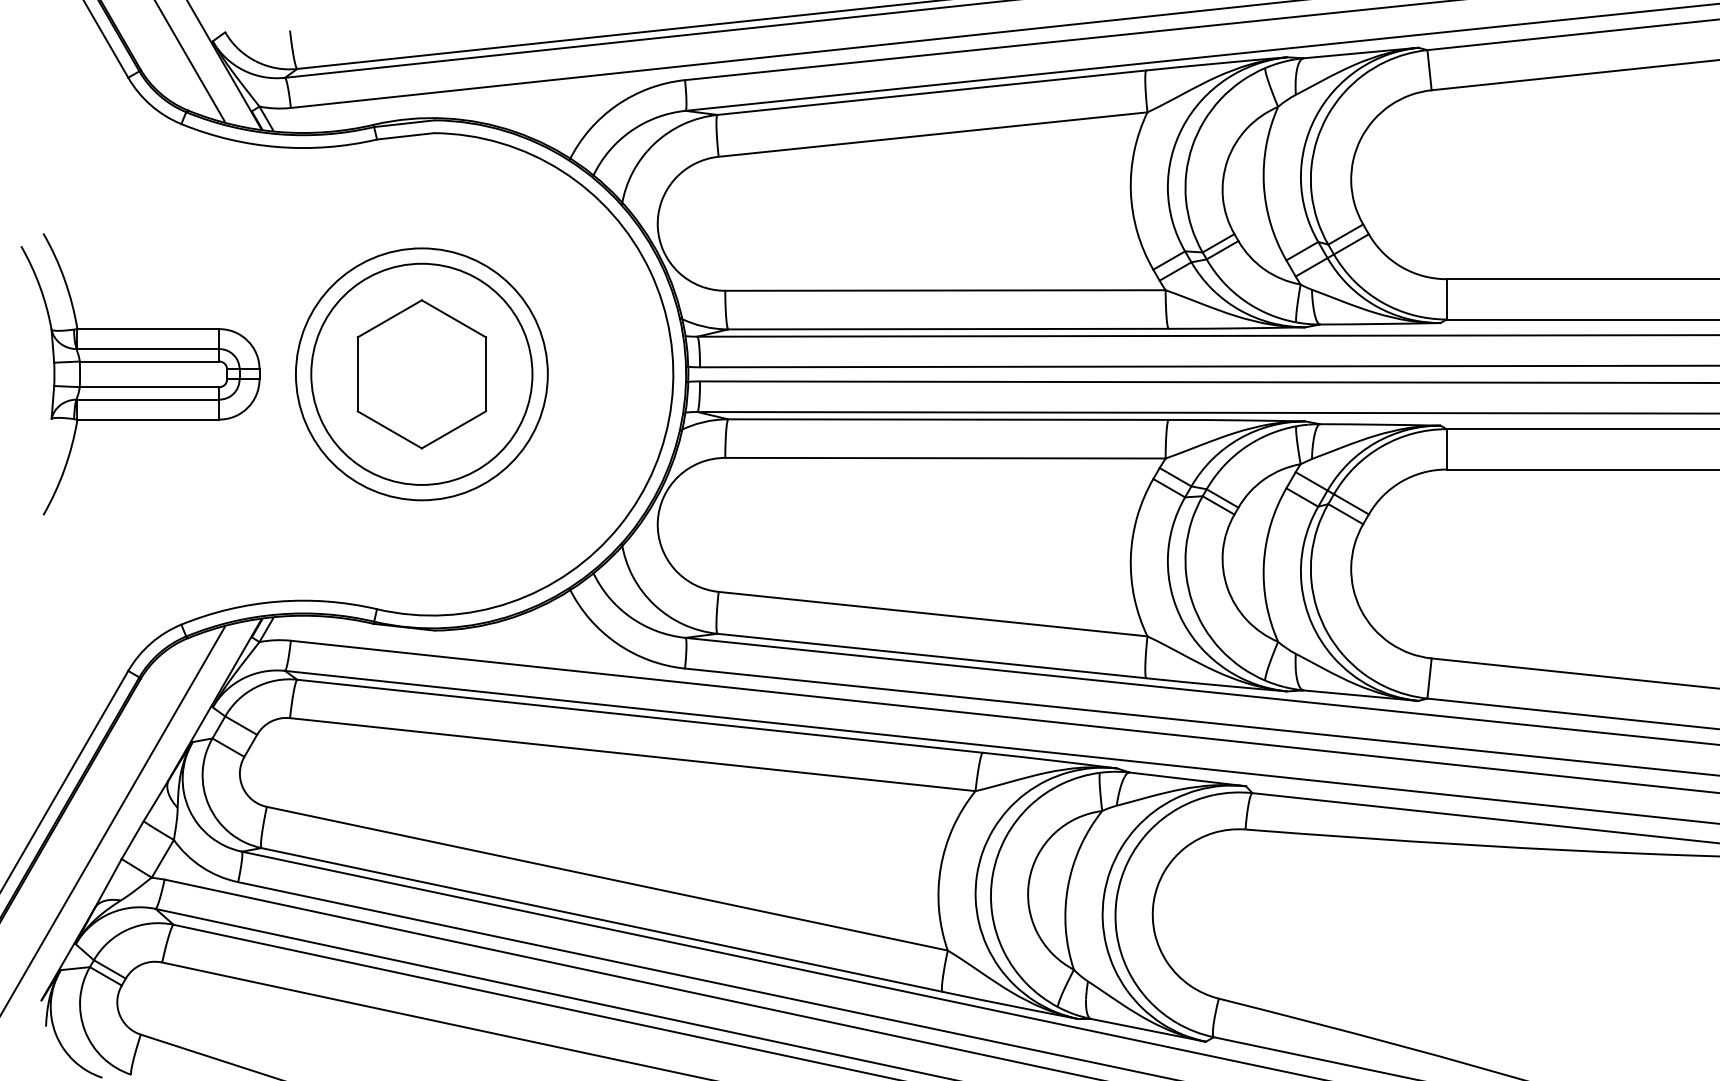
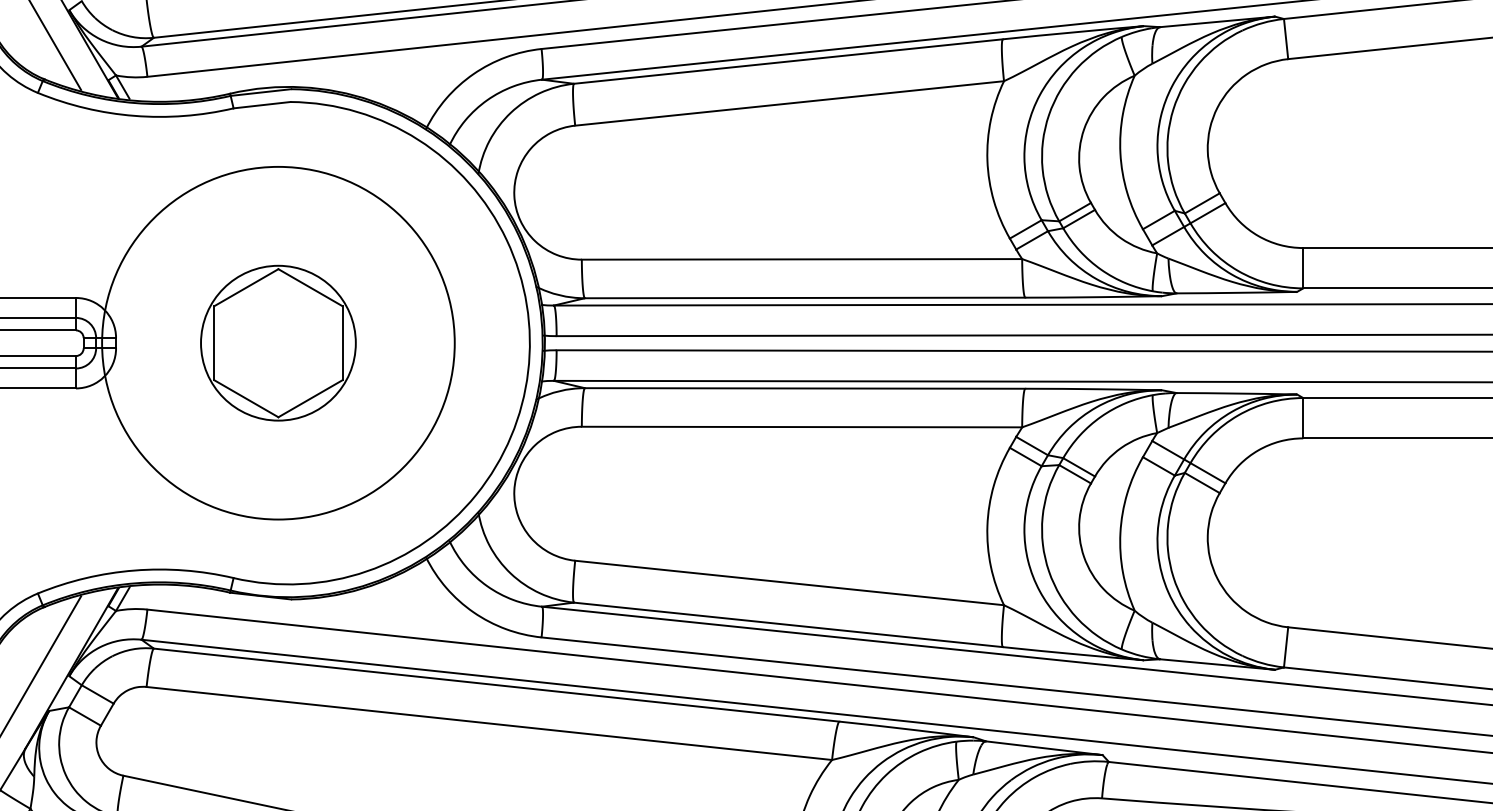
circle: (421, 373) -> (278, 342), size x0.7
circle: (421, 374) -> (278, 343), size x1.4

